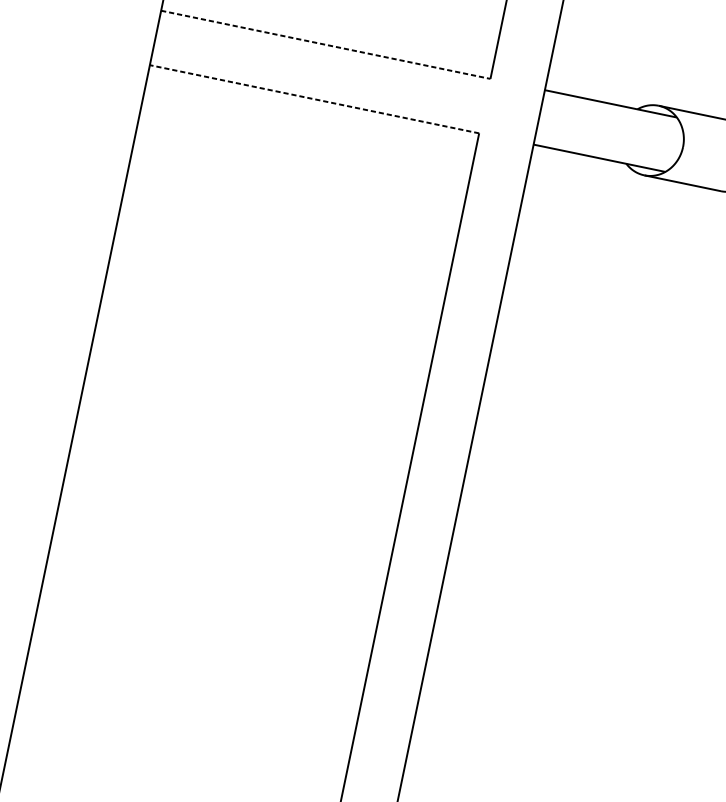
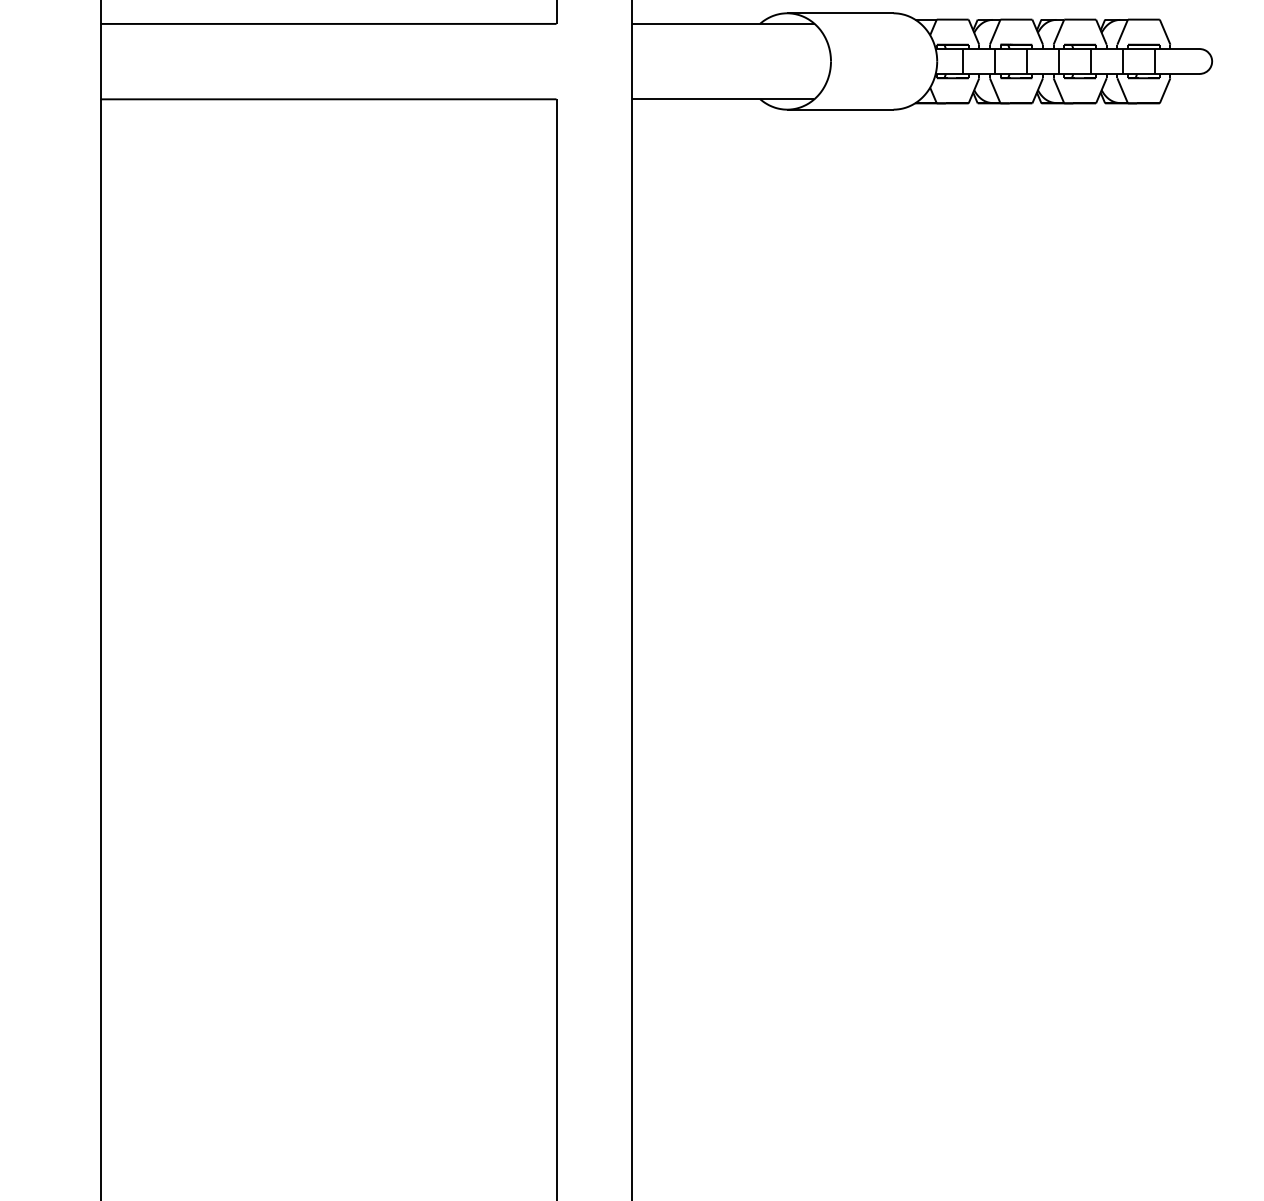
line: (325, 44) -> (328, 23), dashed -> solid
line: (314, 99) -> (328, 99), dashed -> solid

